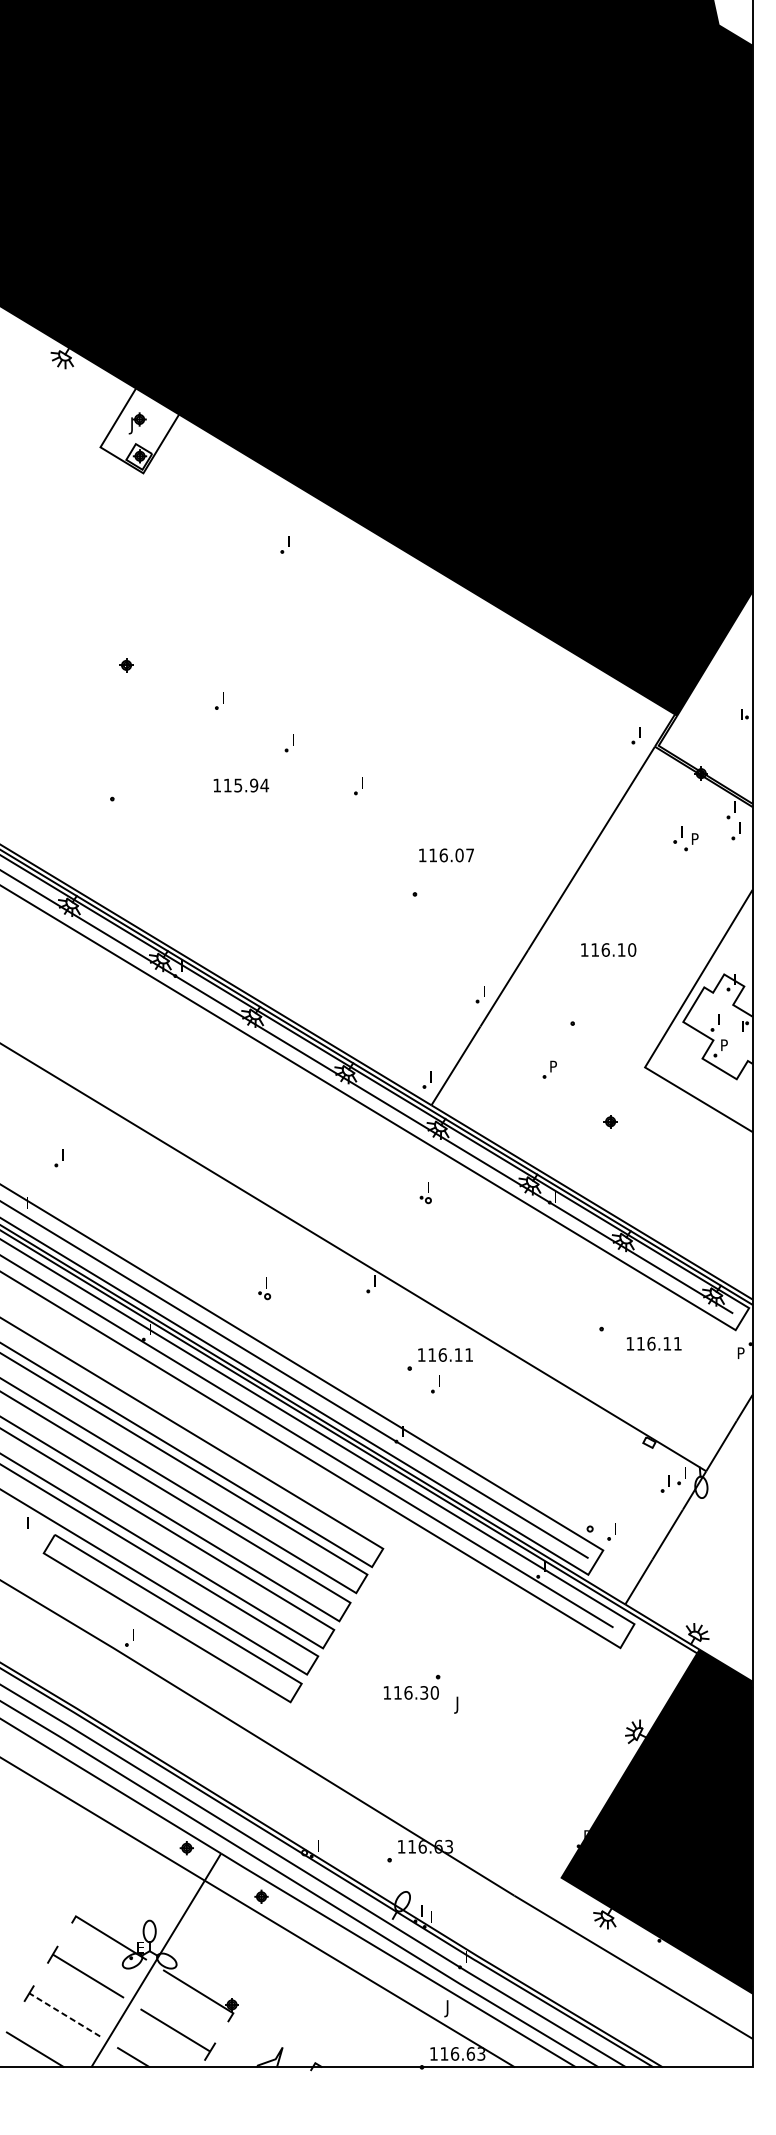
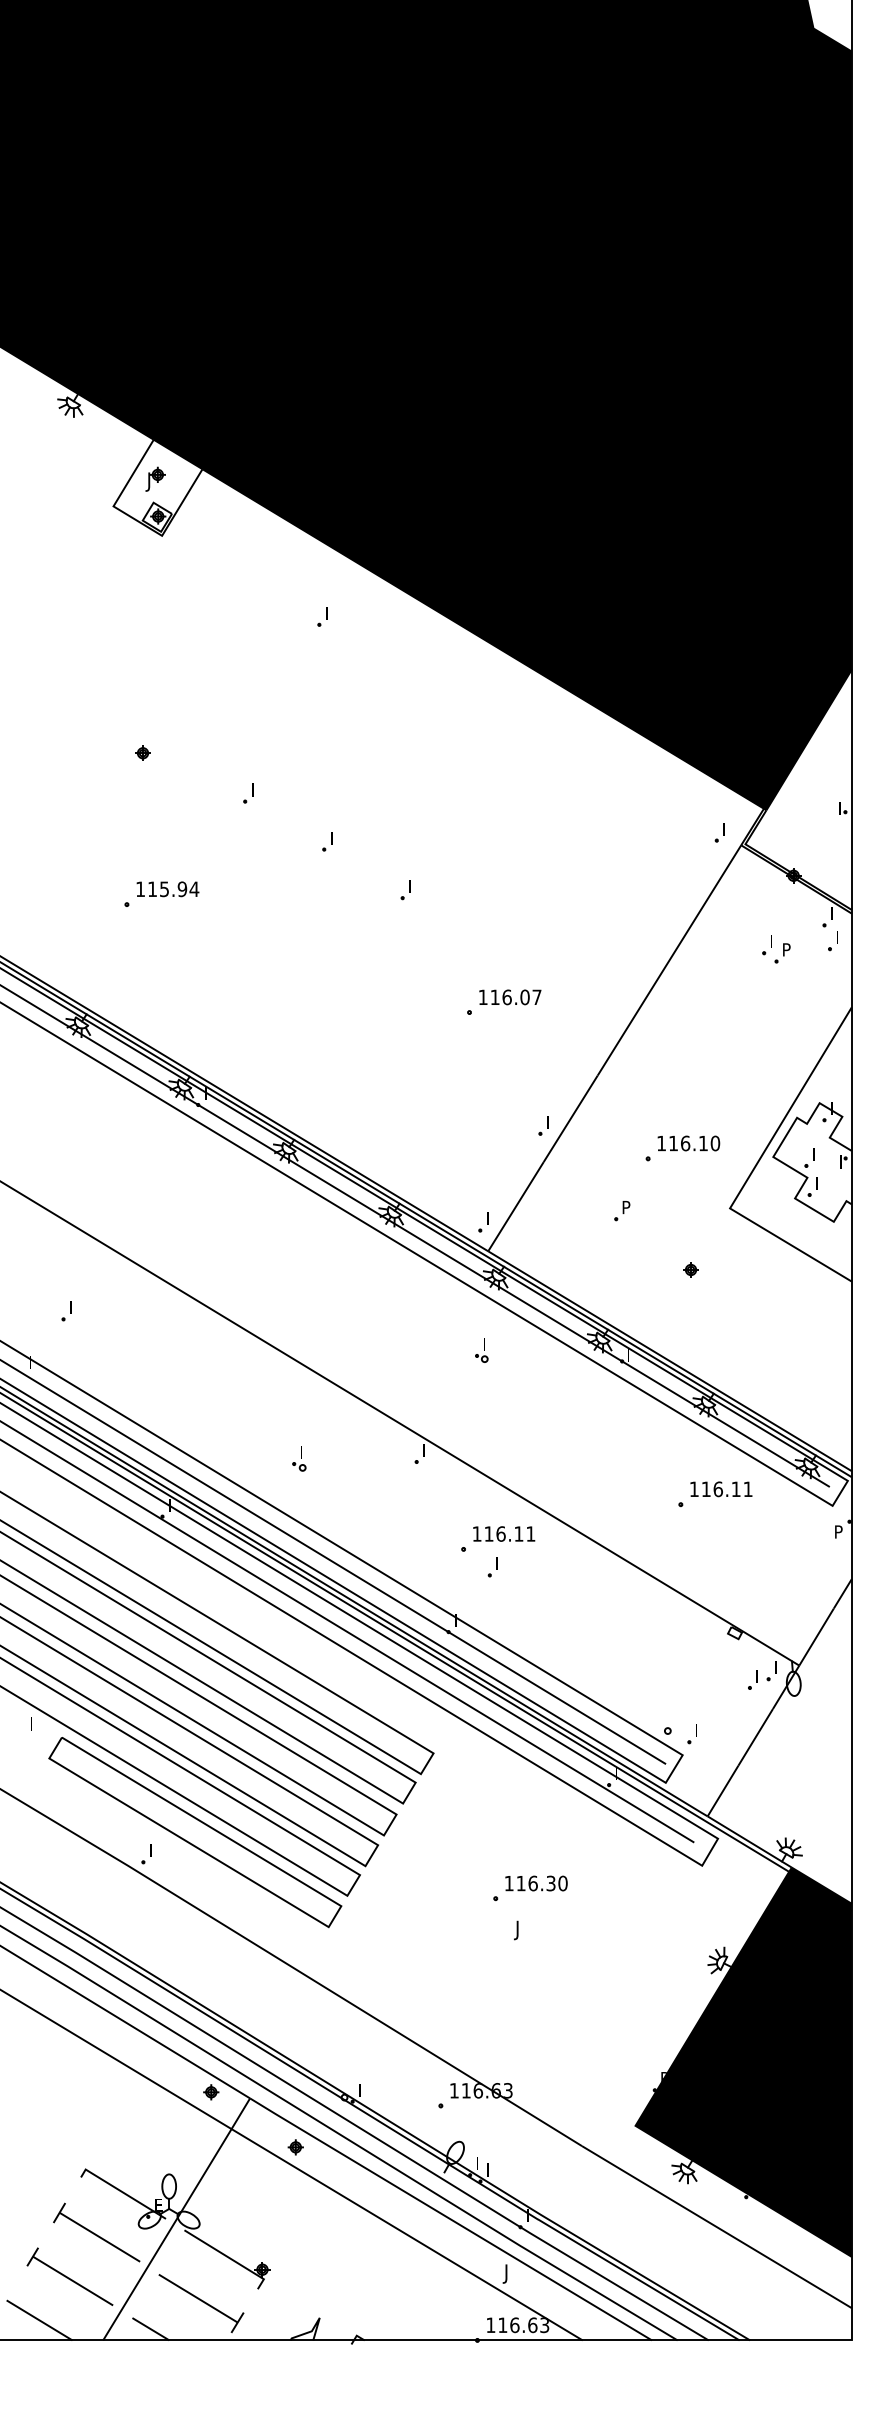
text: (240, 785) -> (167, 889), moved
text: (446, 855) -> (510, 997), moved
text: (608, 950) -> (688, 1143), moved
text: (724, 1044) -> (819, 1182), P -> I
text: (654, 1343) -> (721, 1489), moved
text: (411, 1692) -> (536, 1883), moved
line: (65, 2015) -> (73, 2281), dashed -> solid

